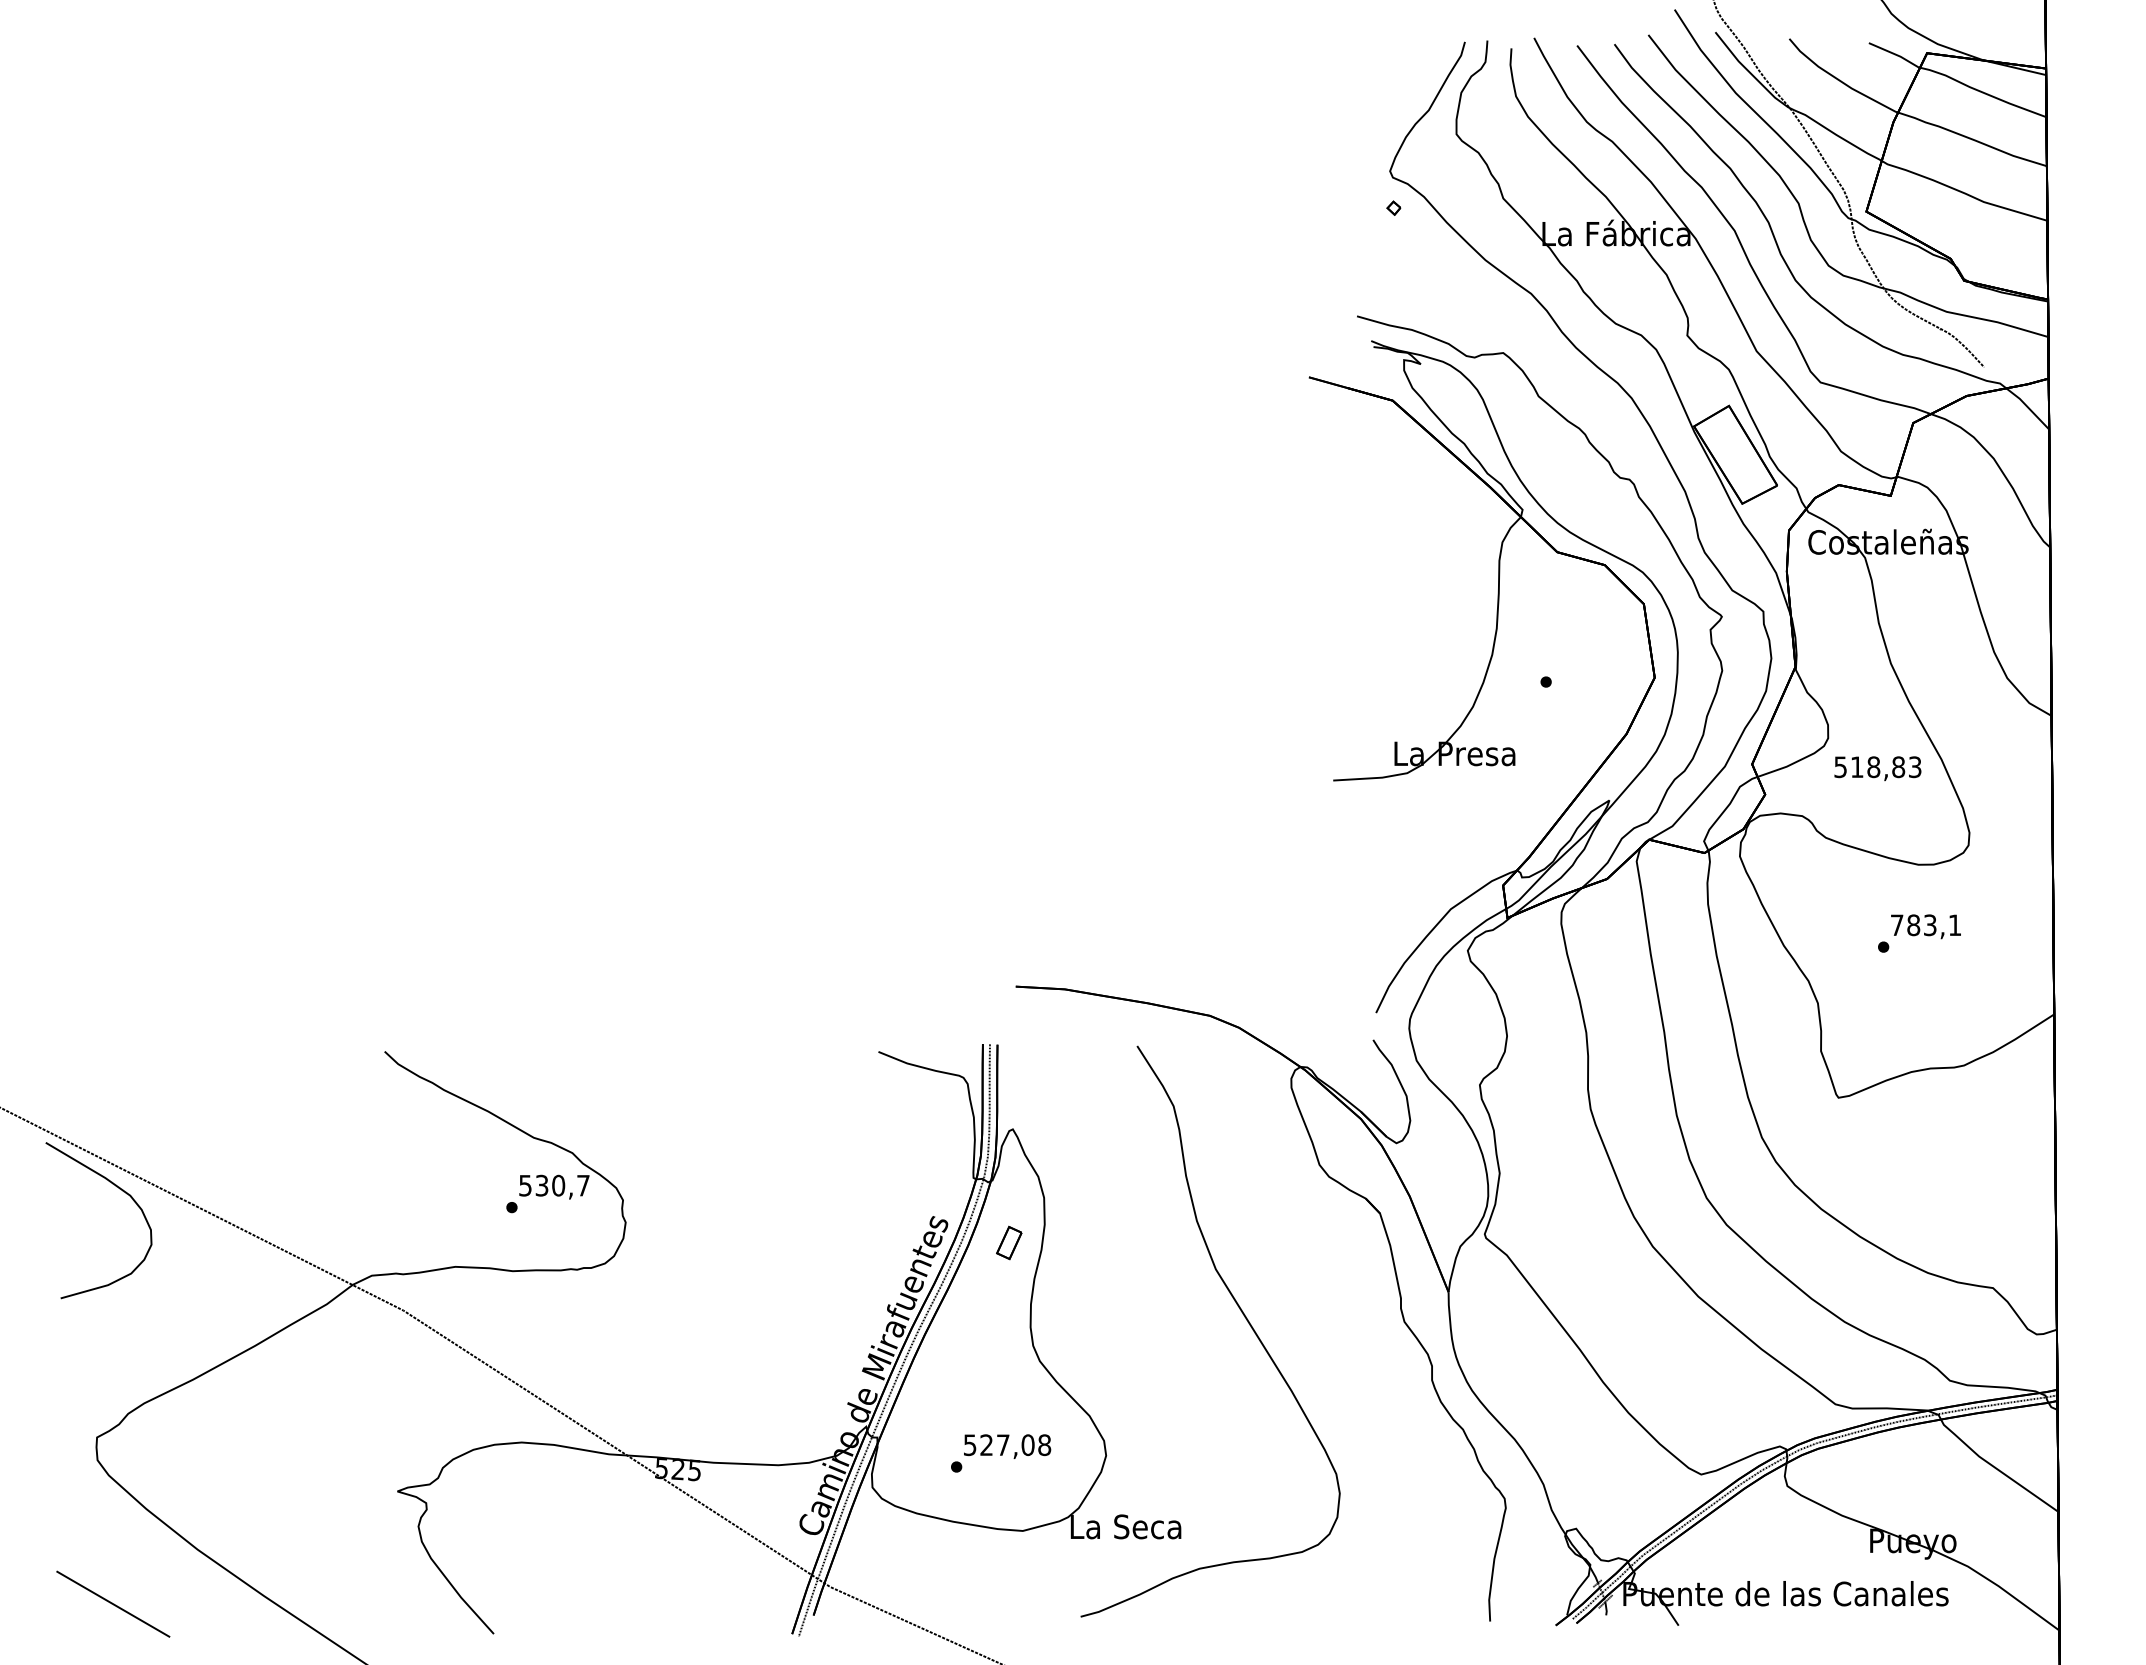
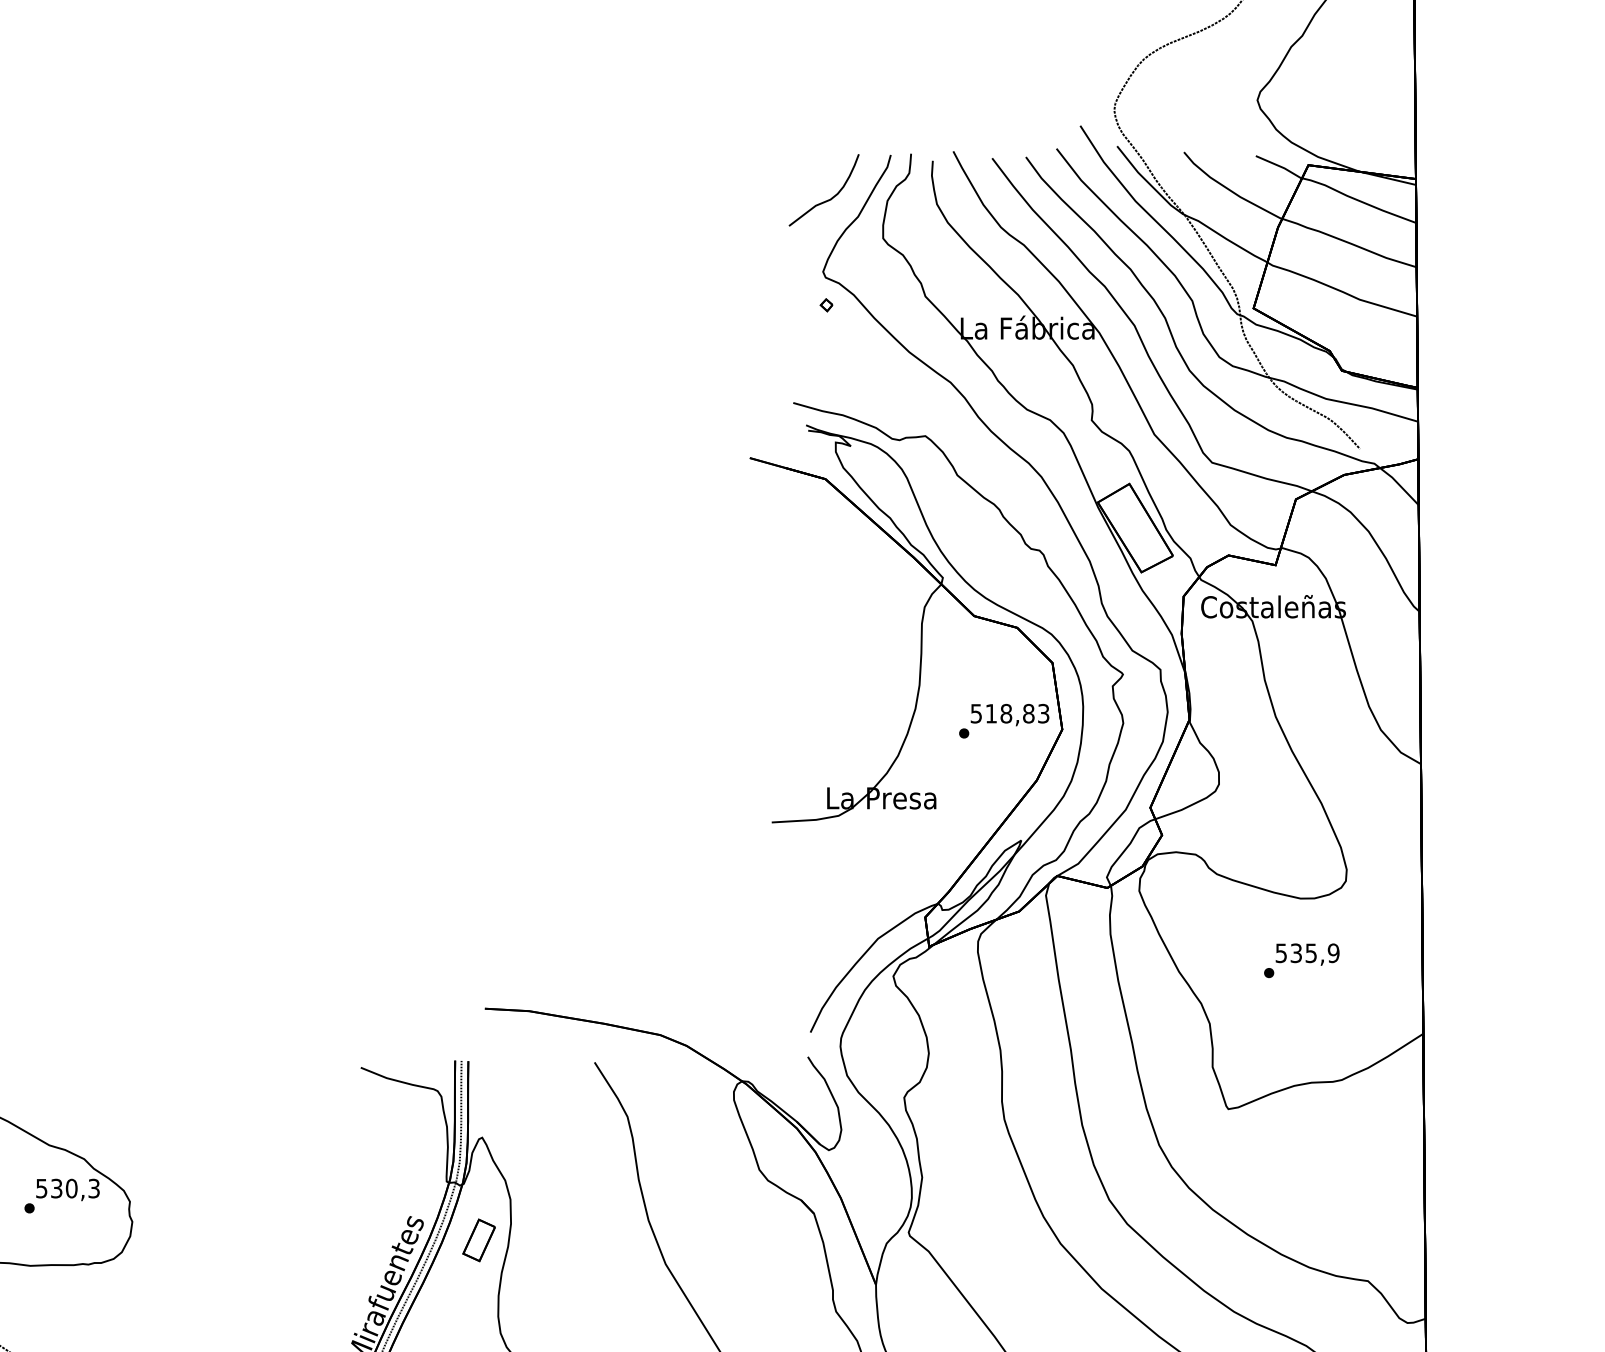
curve: (1398, 89) -> (830, 197), added
text: (1877, 768) -> (1009, 714), moved
text: (1926, 925) -> (1307, 953), 783,1 -> 535,9
text: (583, 1185) -> (94, 1188), 530,7 -> 530,3
part: (1008, 1242) -> (478, 1239), size x1.43

